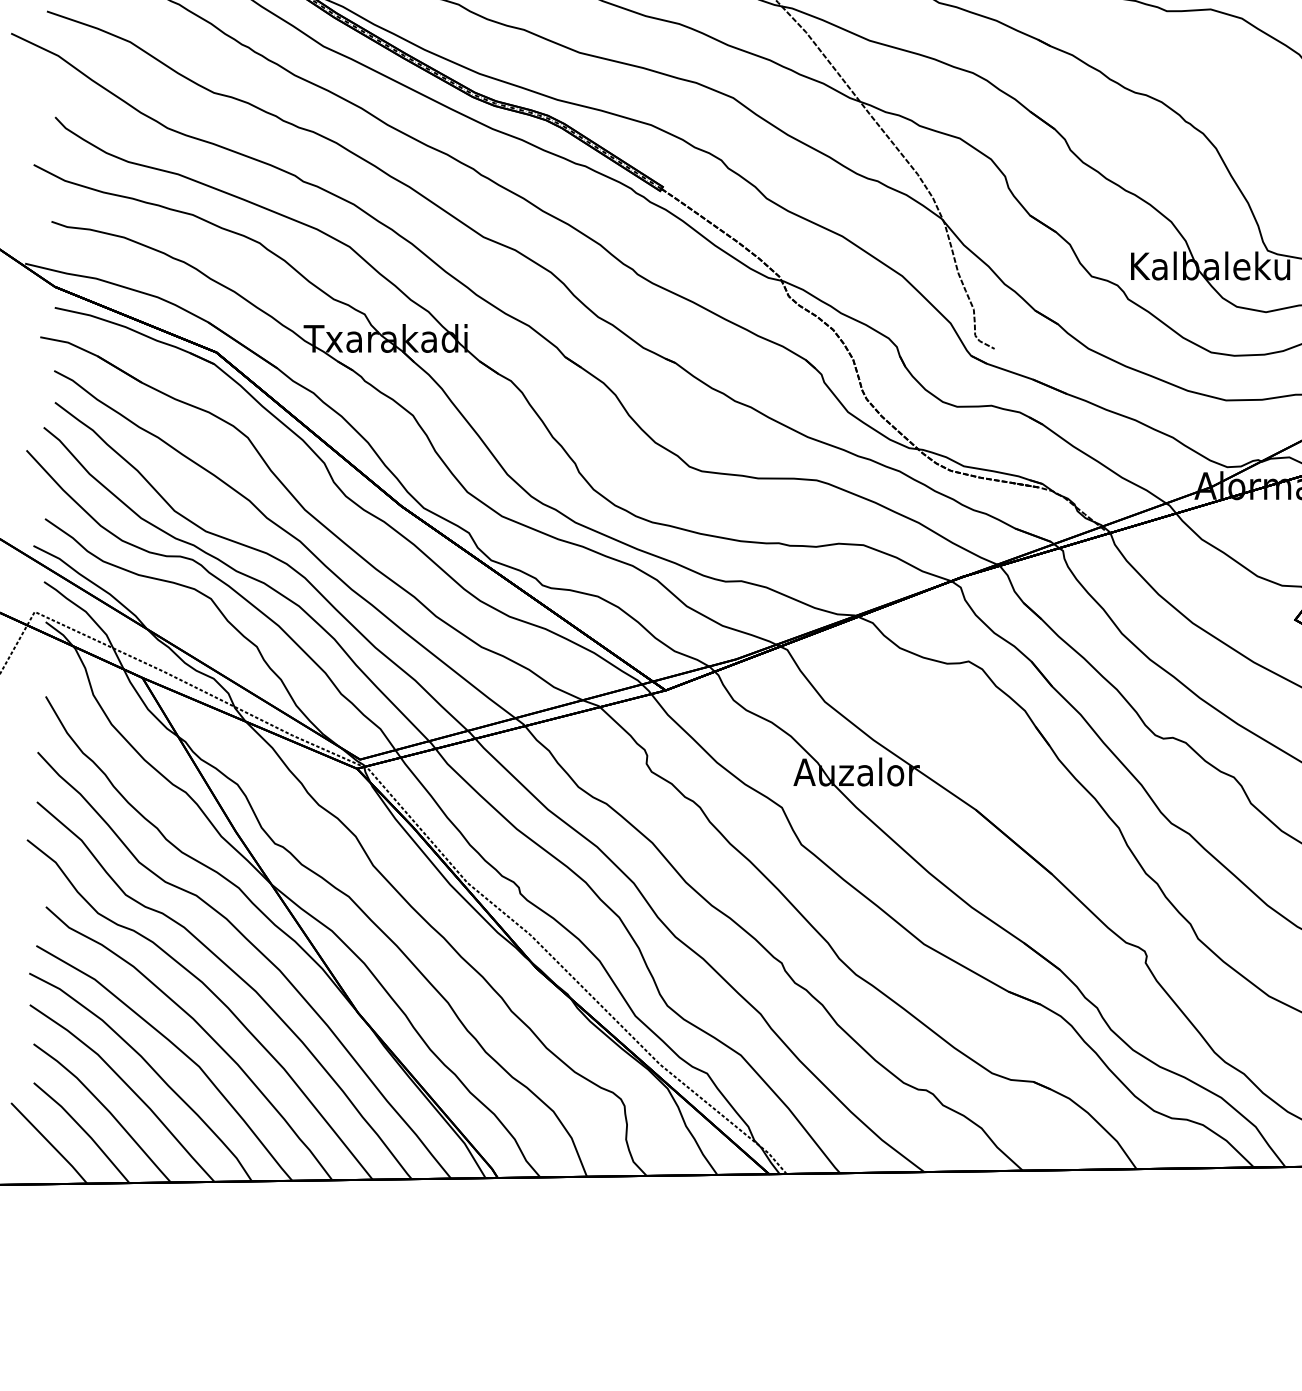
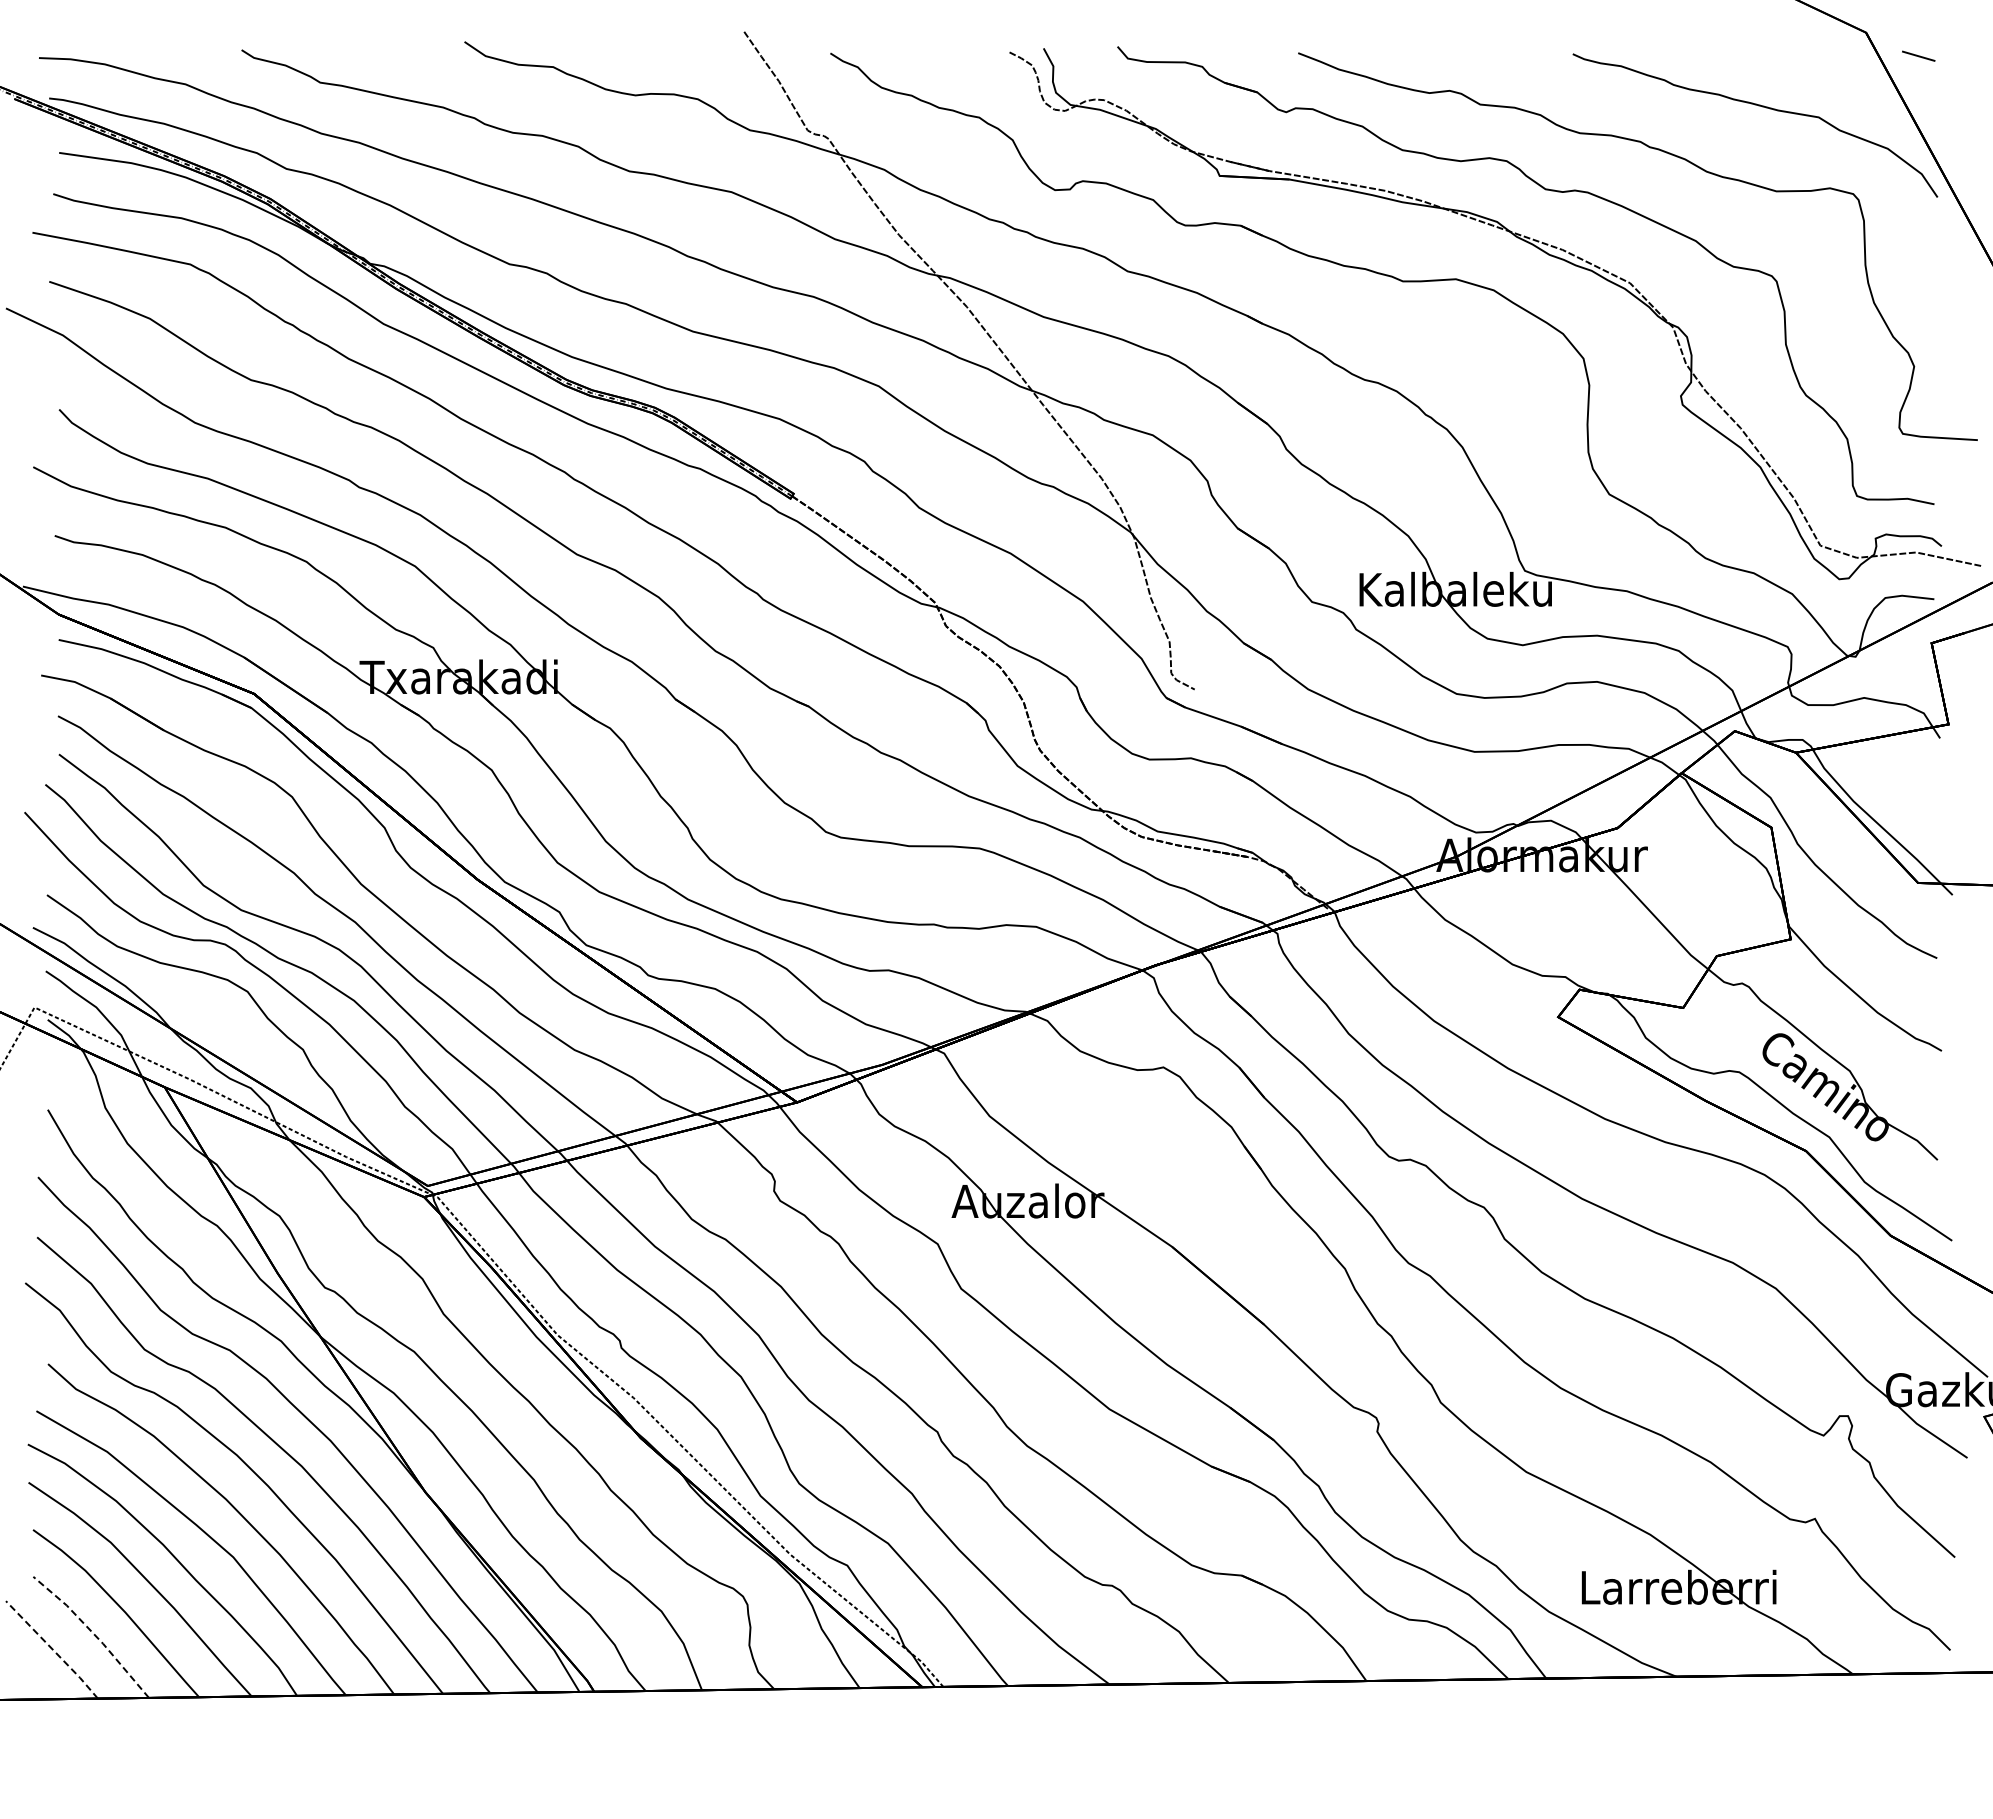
line: (84, 1130) -> (94, 1634), solid -> dashed
line: (50, 1143) -> (53, 1649), solid -> dashed

